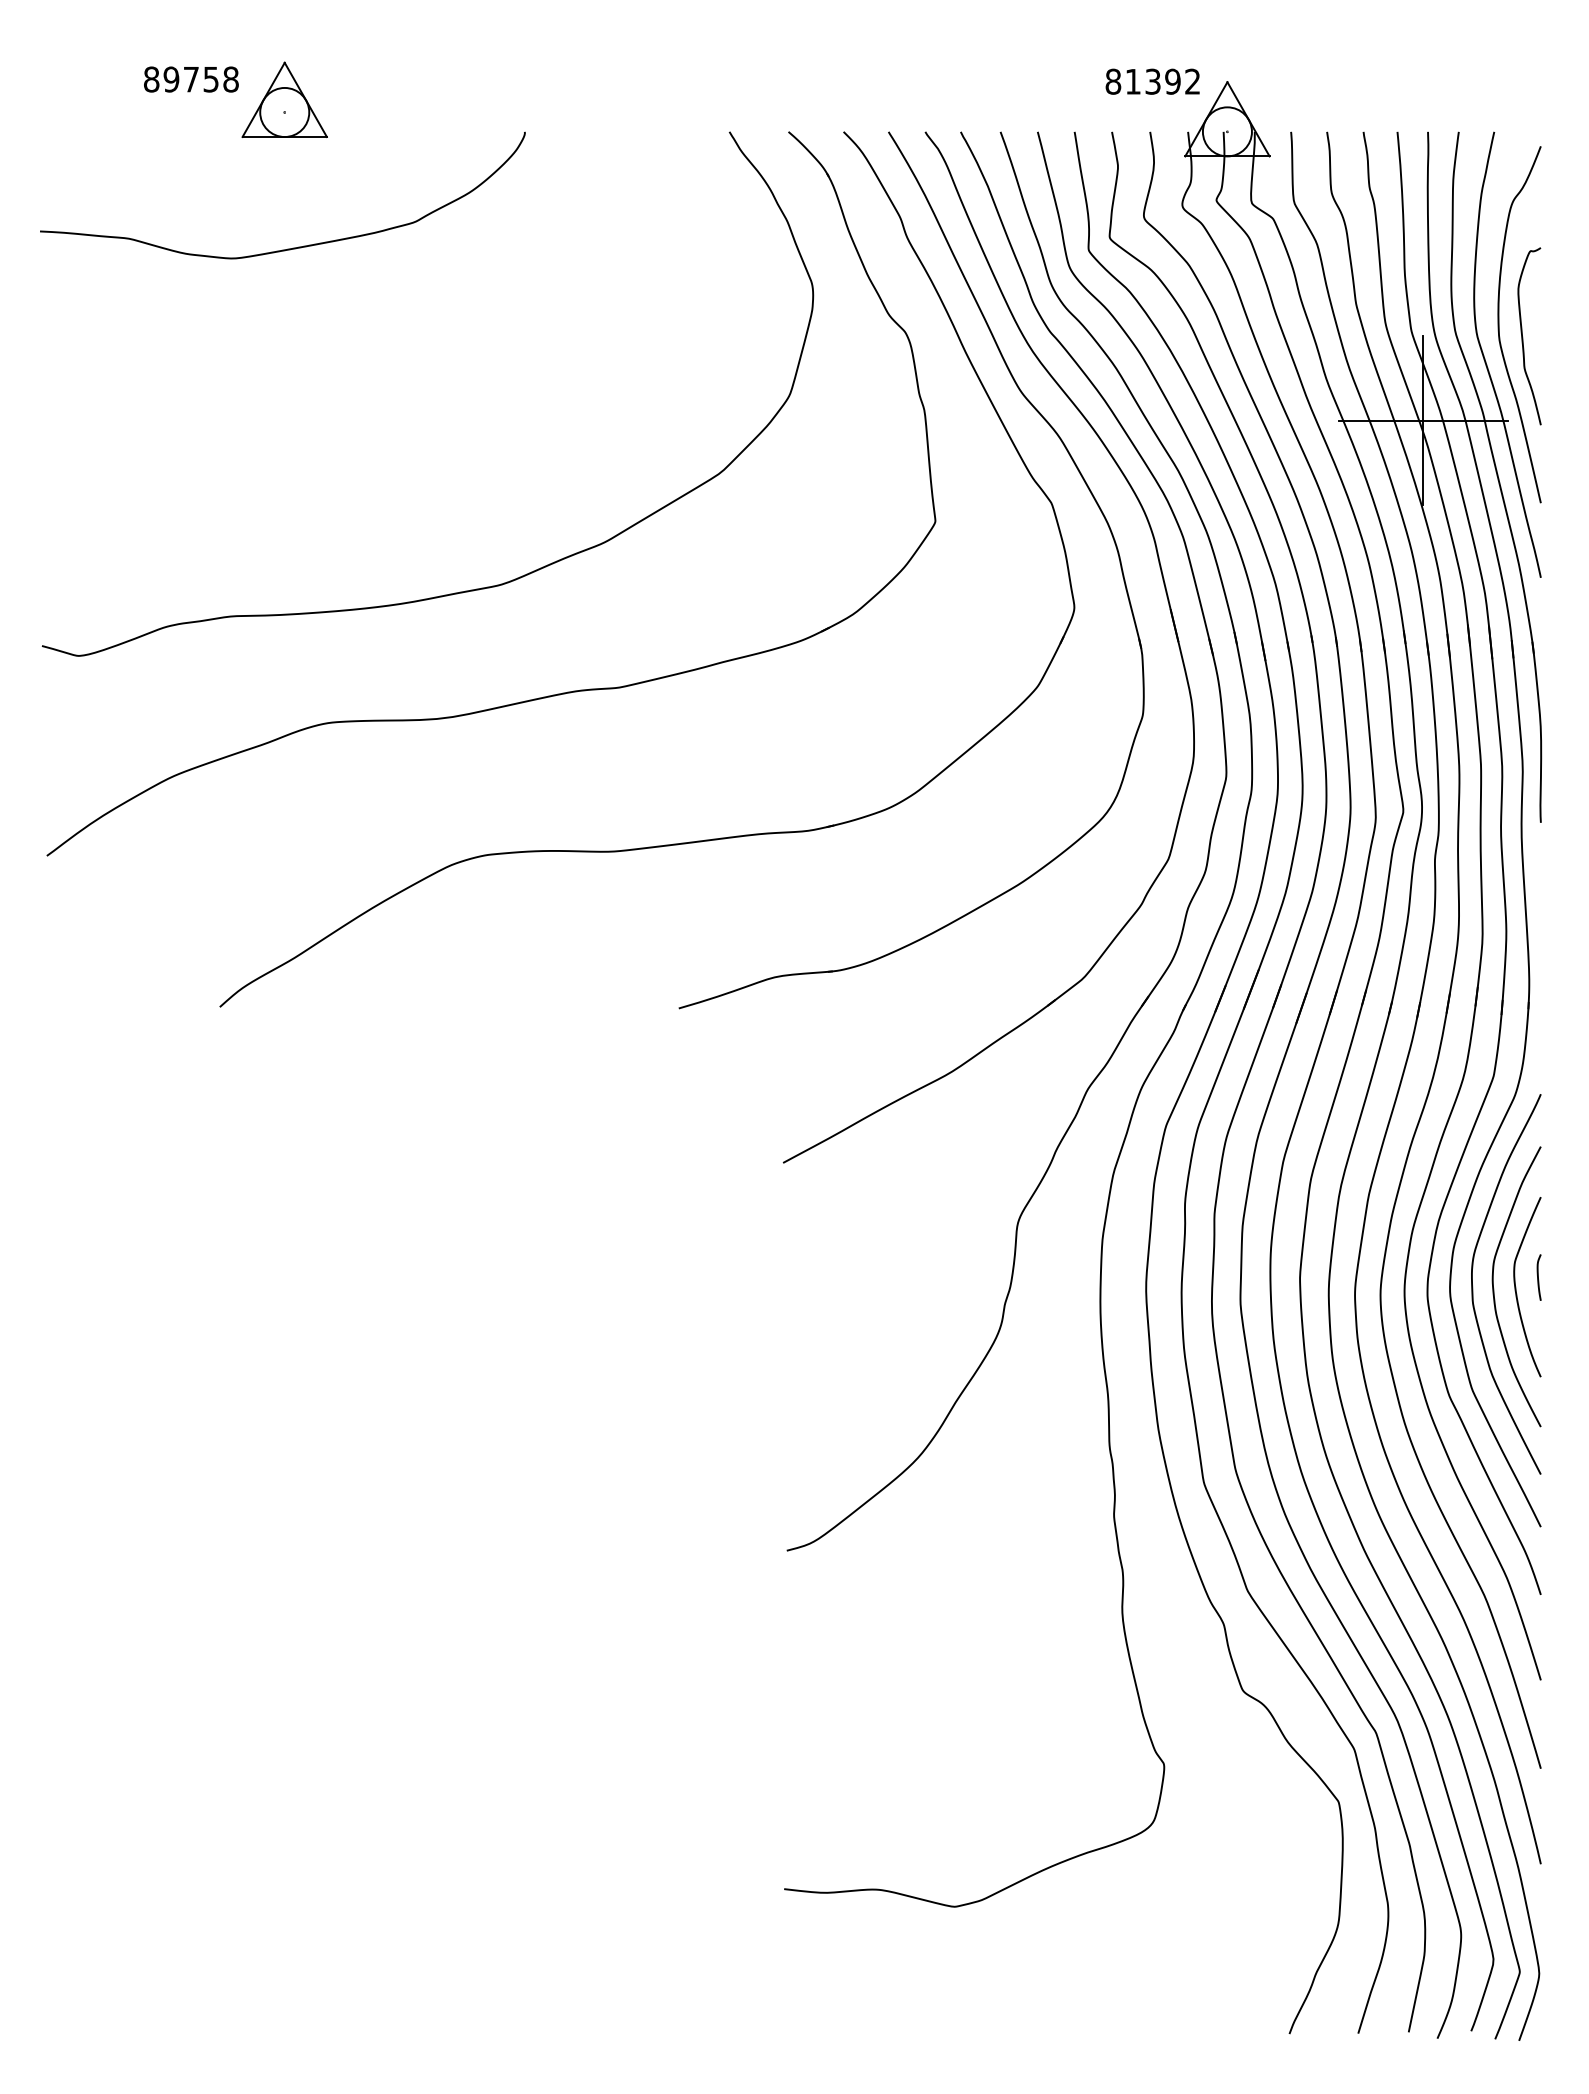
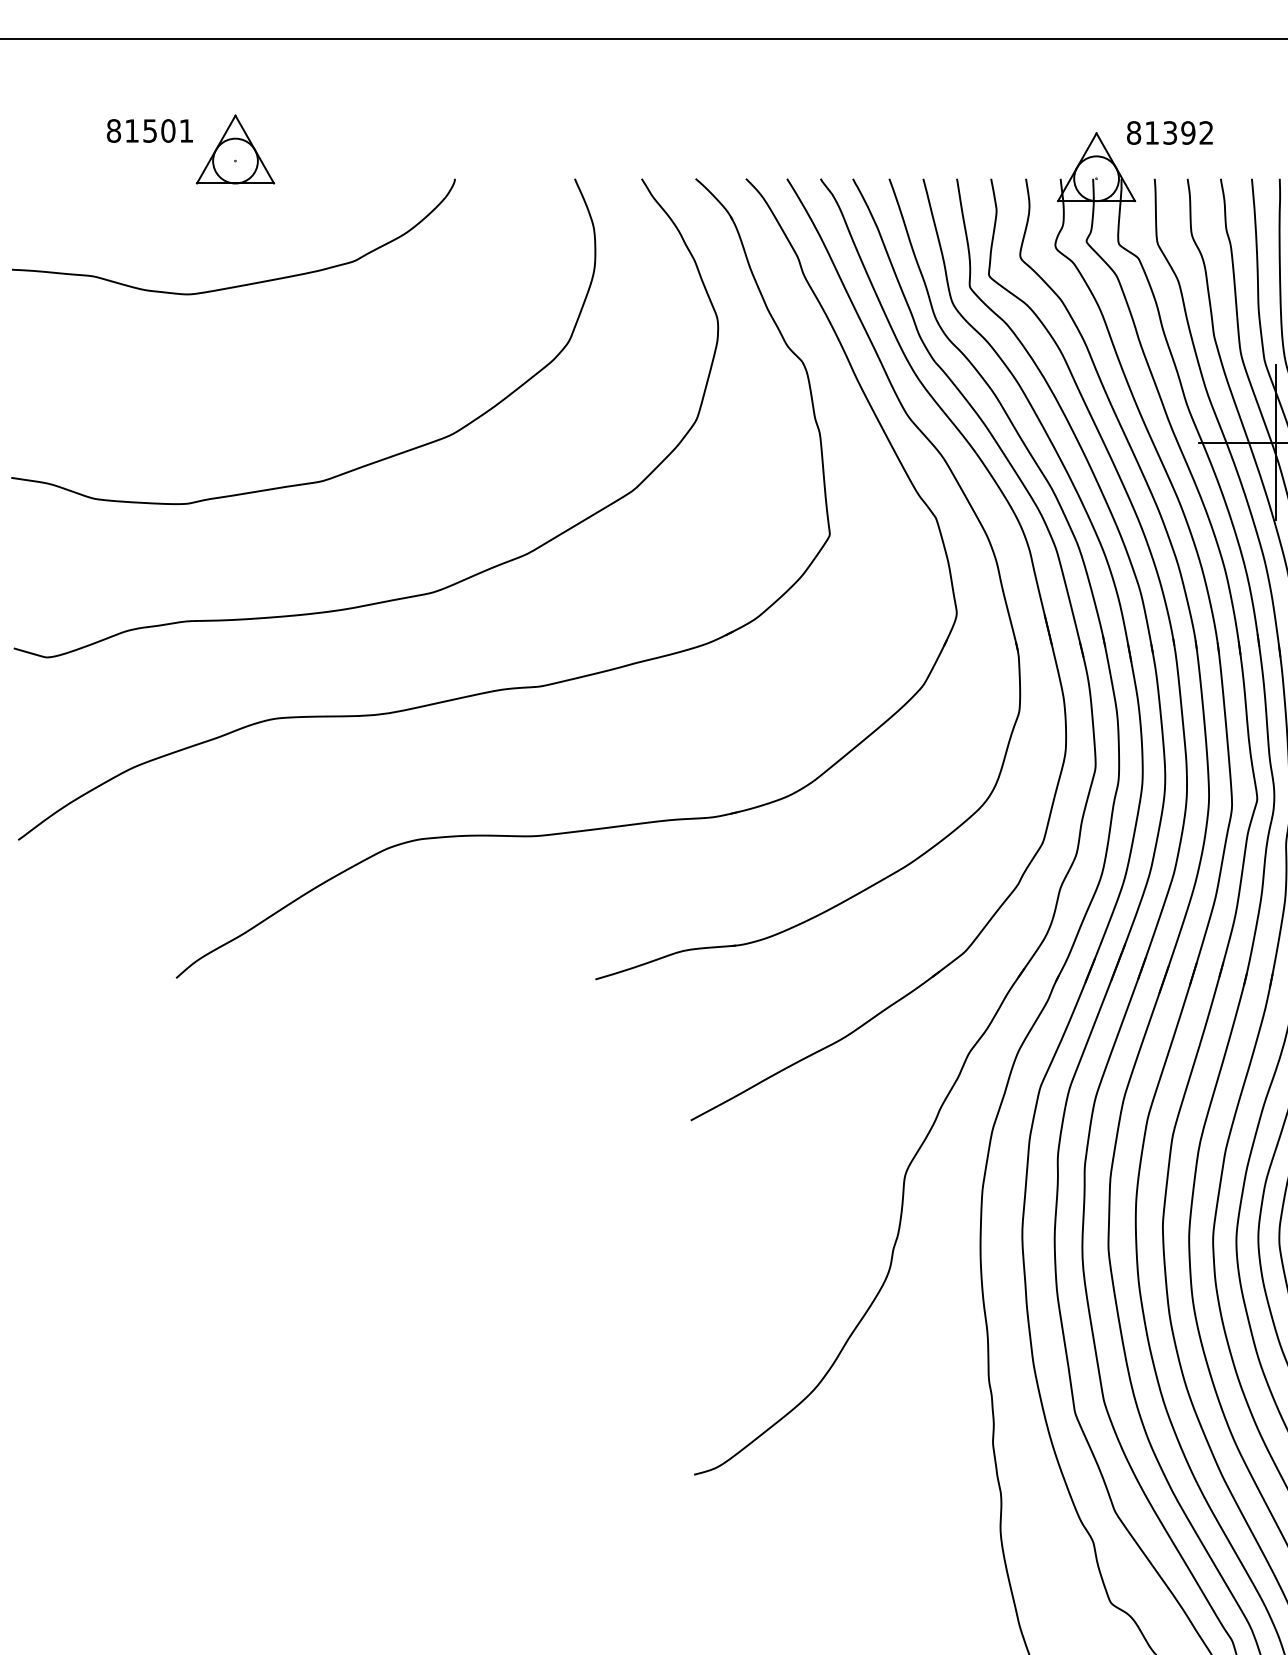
text: (200, 79) -> (158, 130), 89758 -> 81501
text: (1152, 81) -> (1169, 132), moved
curve: (408, 451) -> (348, 470), added

